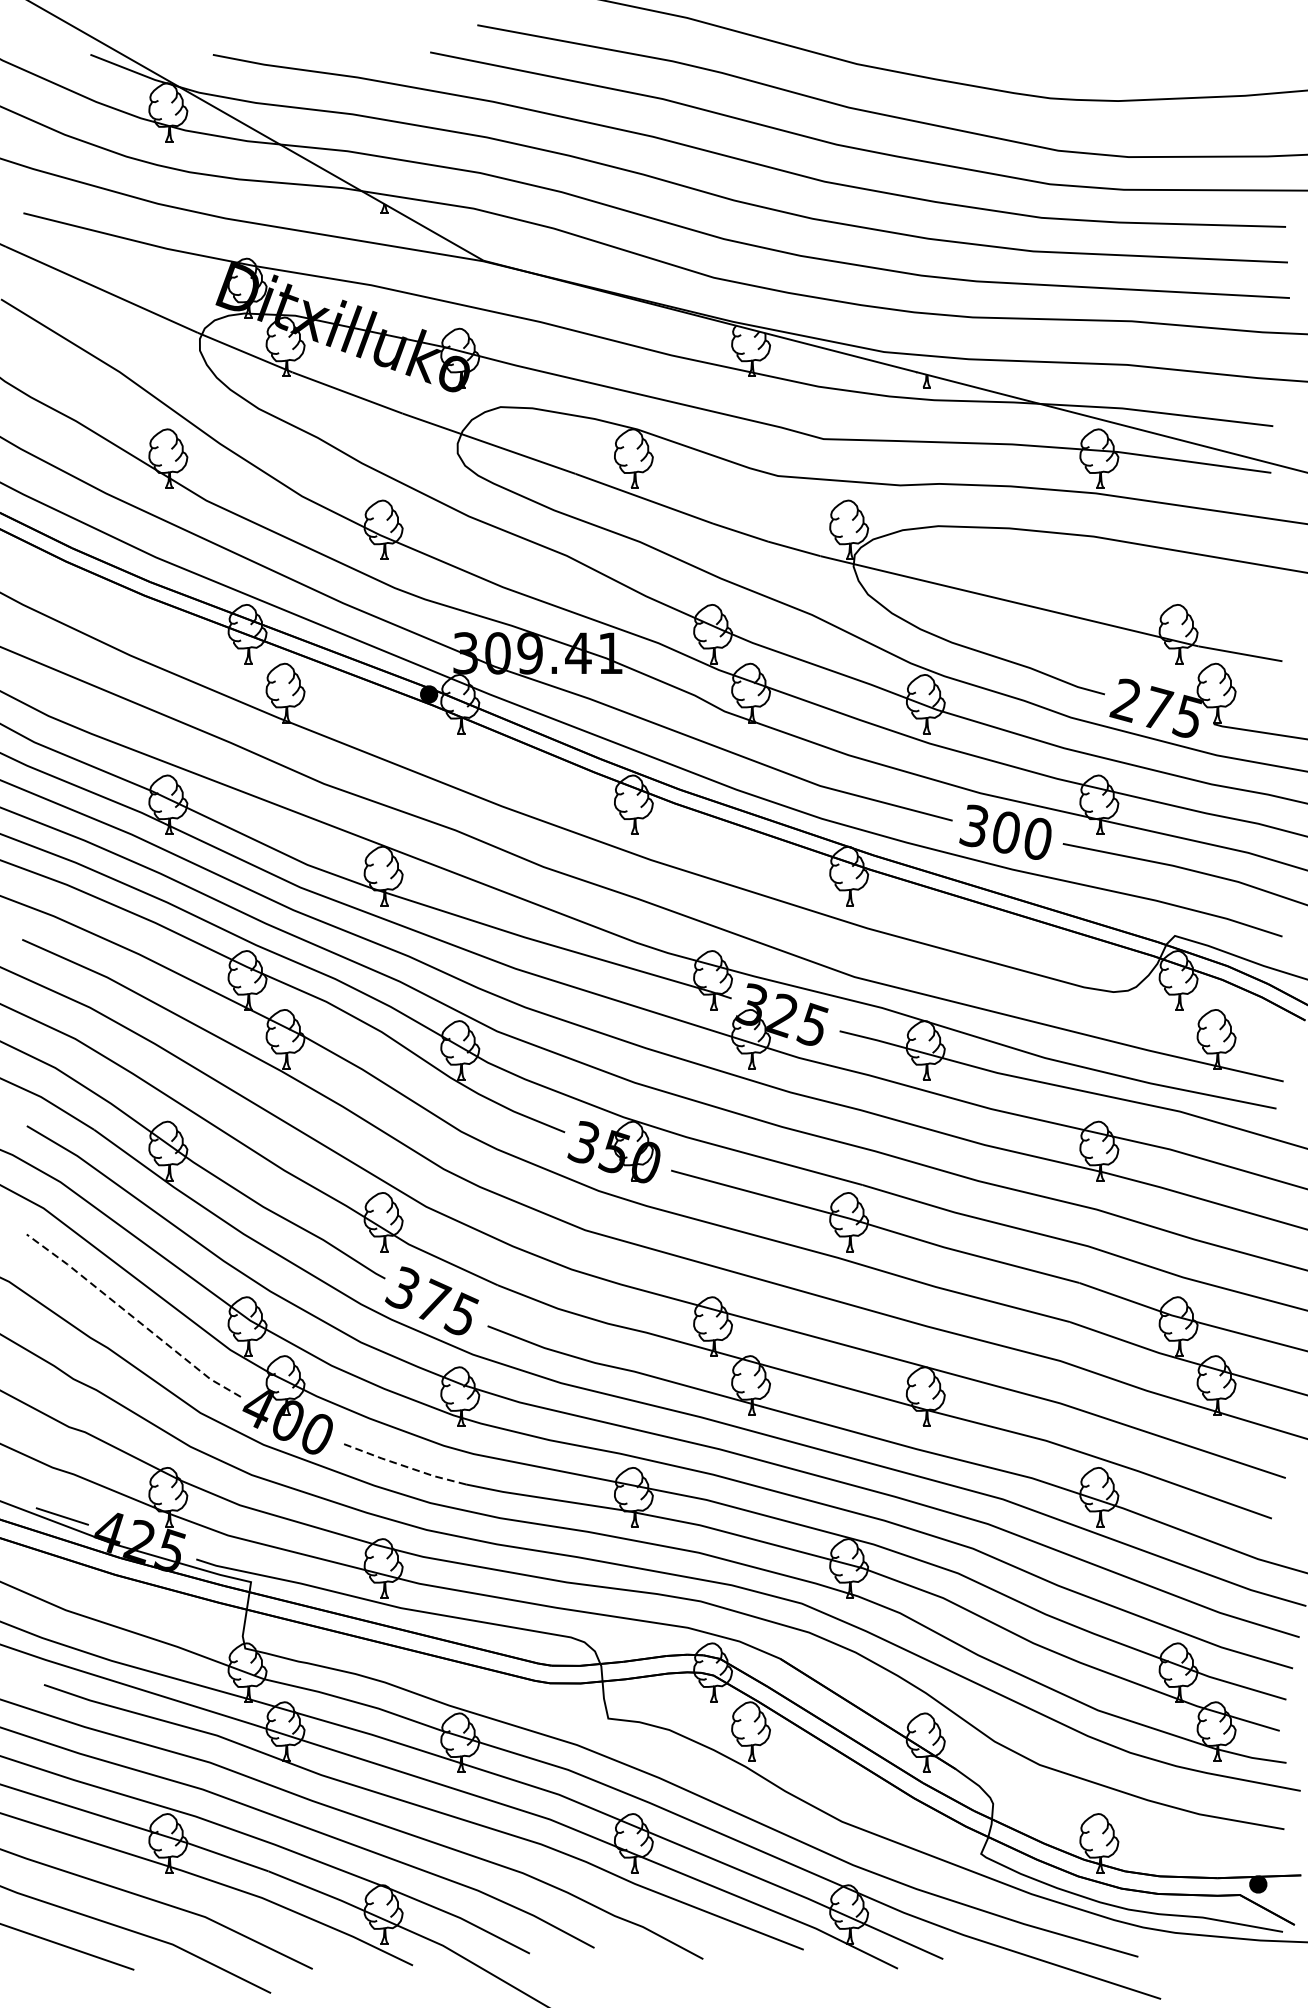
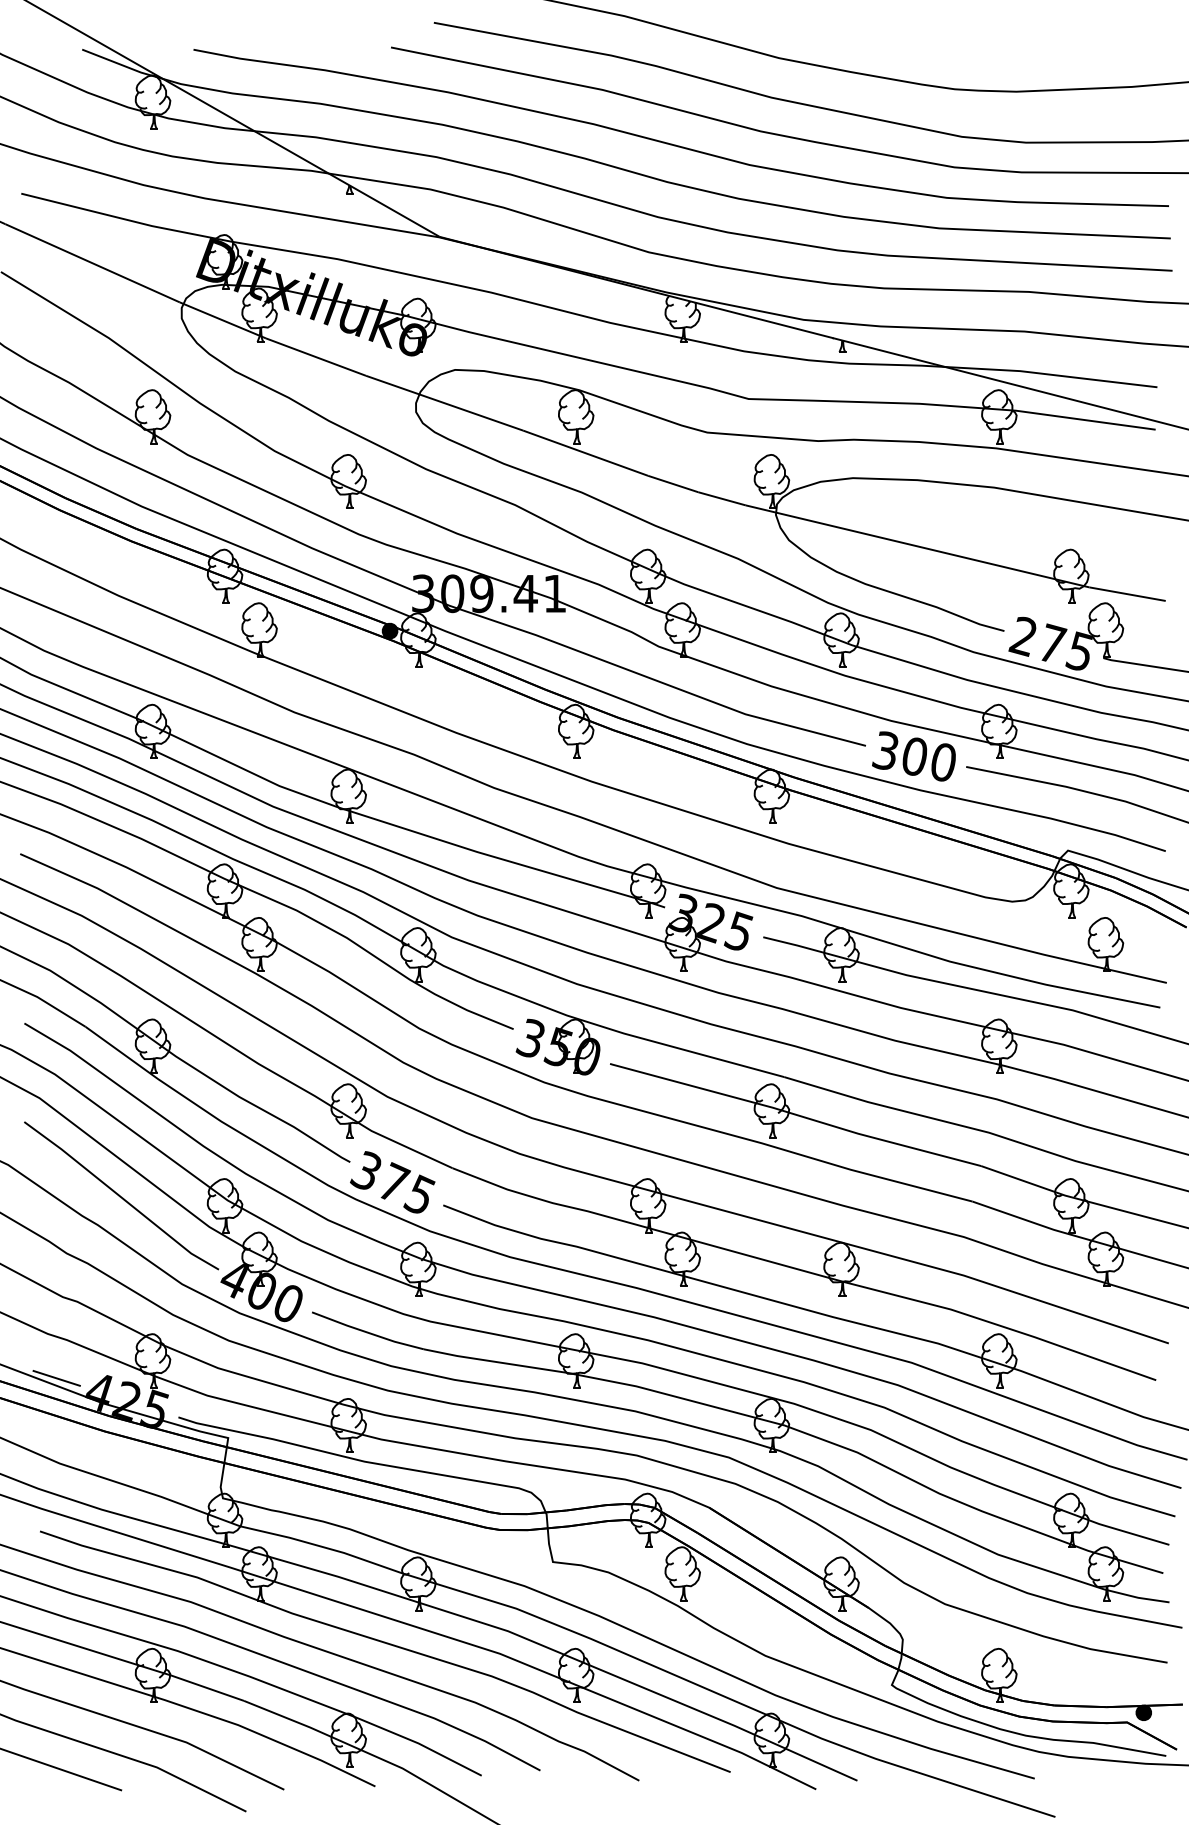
line: (132, 1316) -> (120, 1196), dashed -> solid
line: (404, 1466) -> (367, 1332), dashed -> solid

